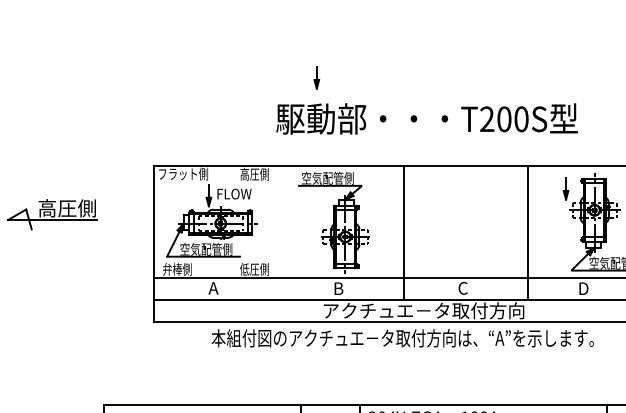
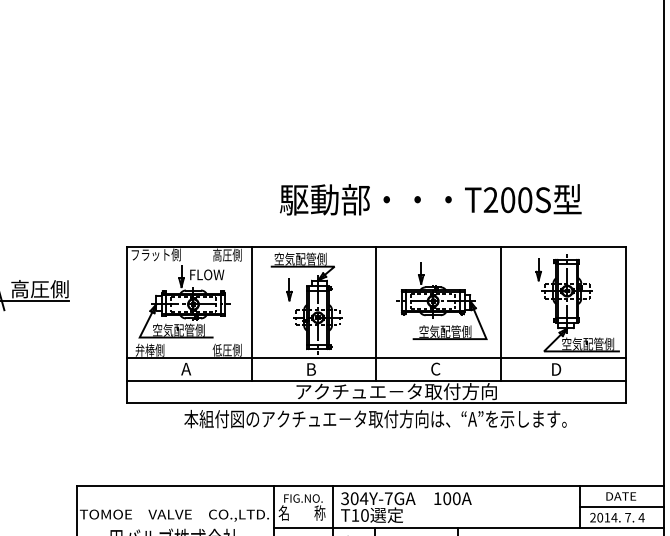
part: (316, 77) -> (289, 289), moved
text: (426, 118) -> (430, 199), moved
part: (468, 219) -> (441, 300), added
line: (278, 232) -> (251, 313), added

